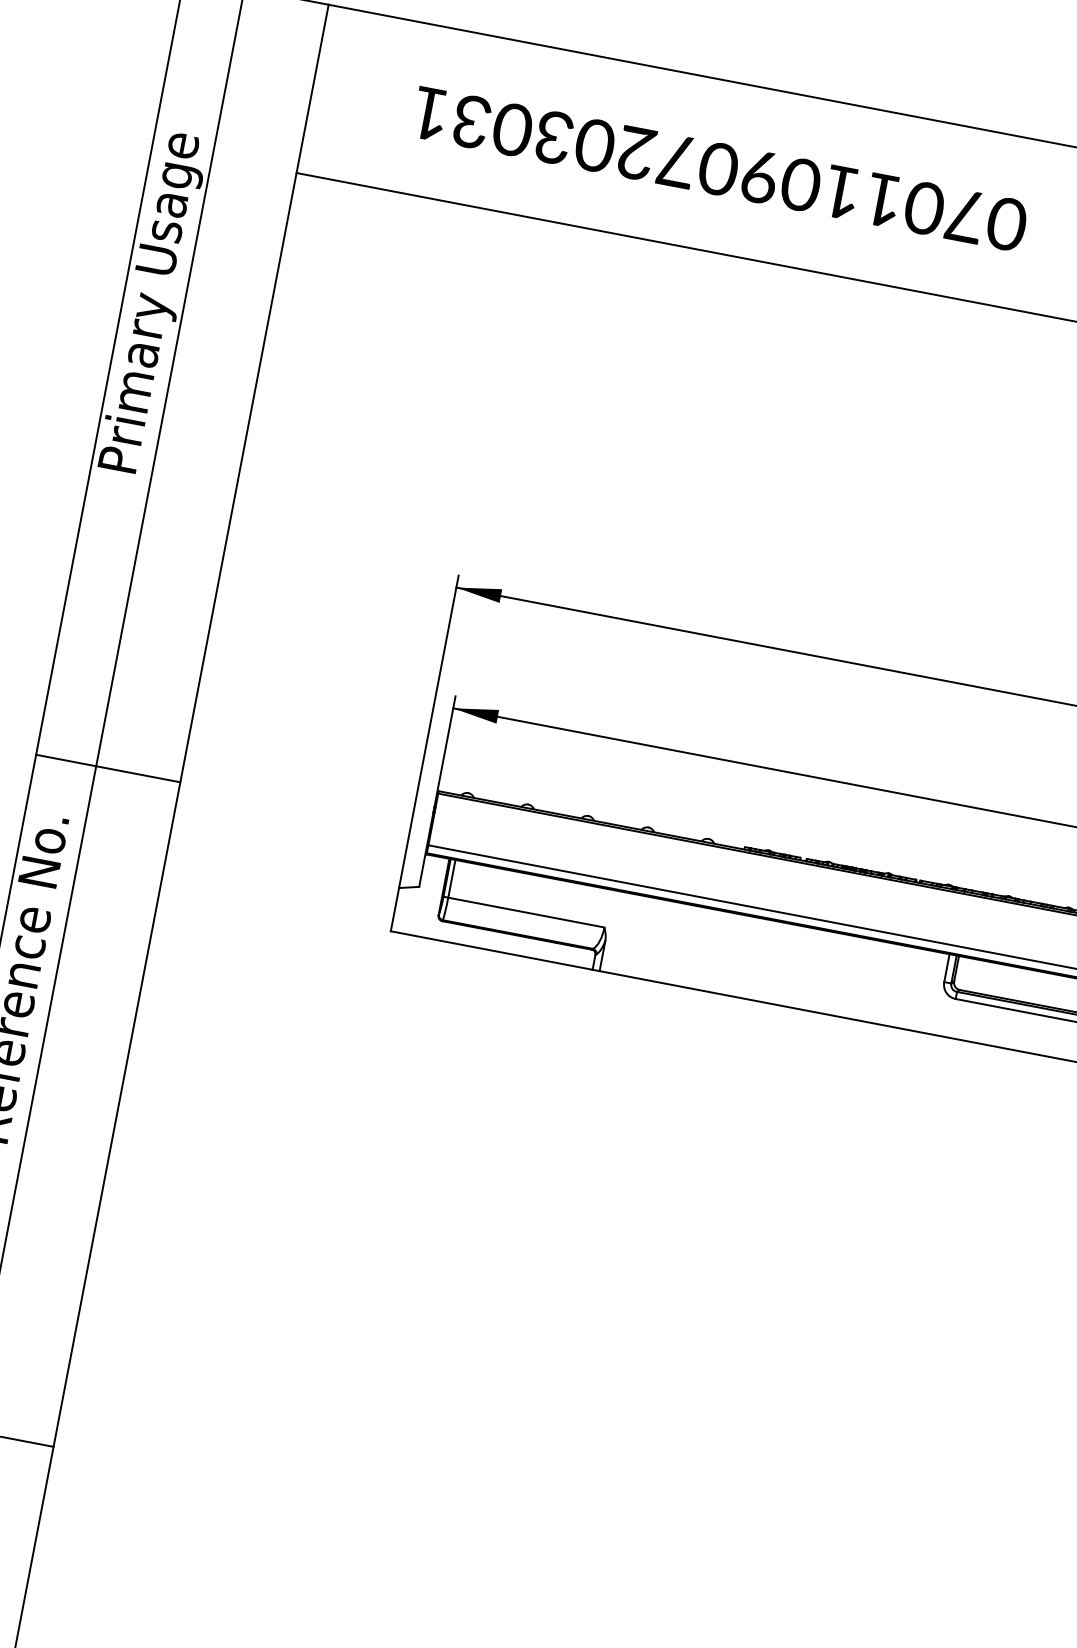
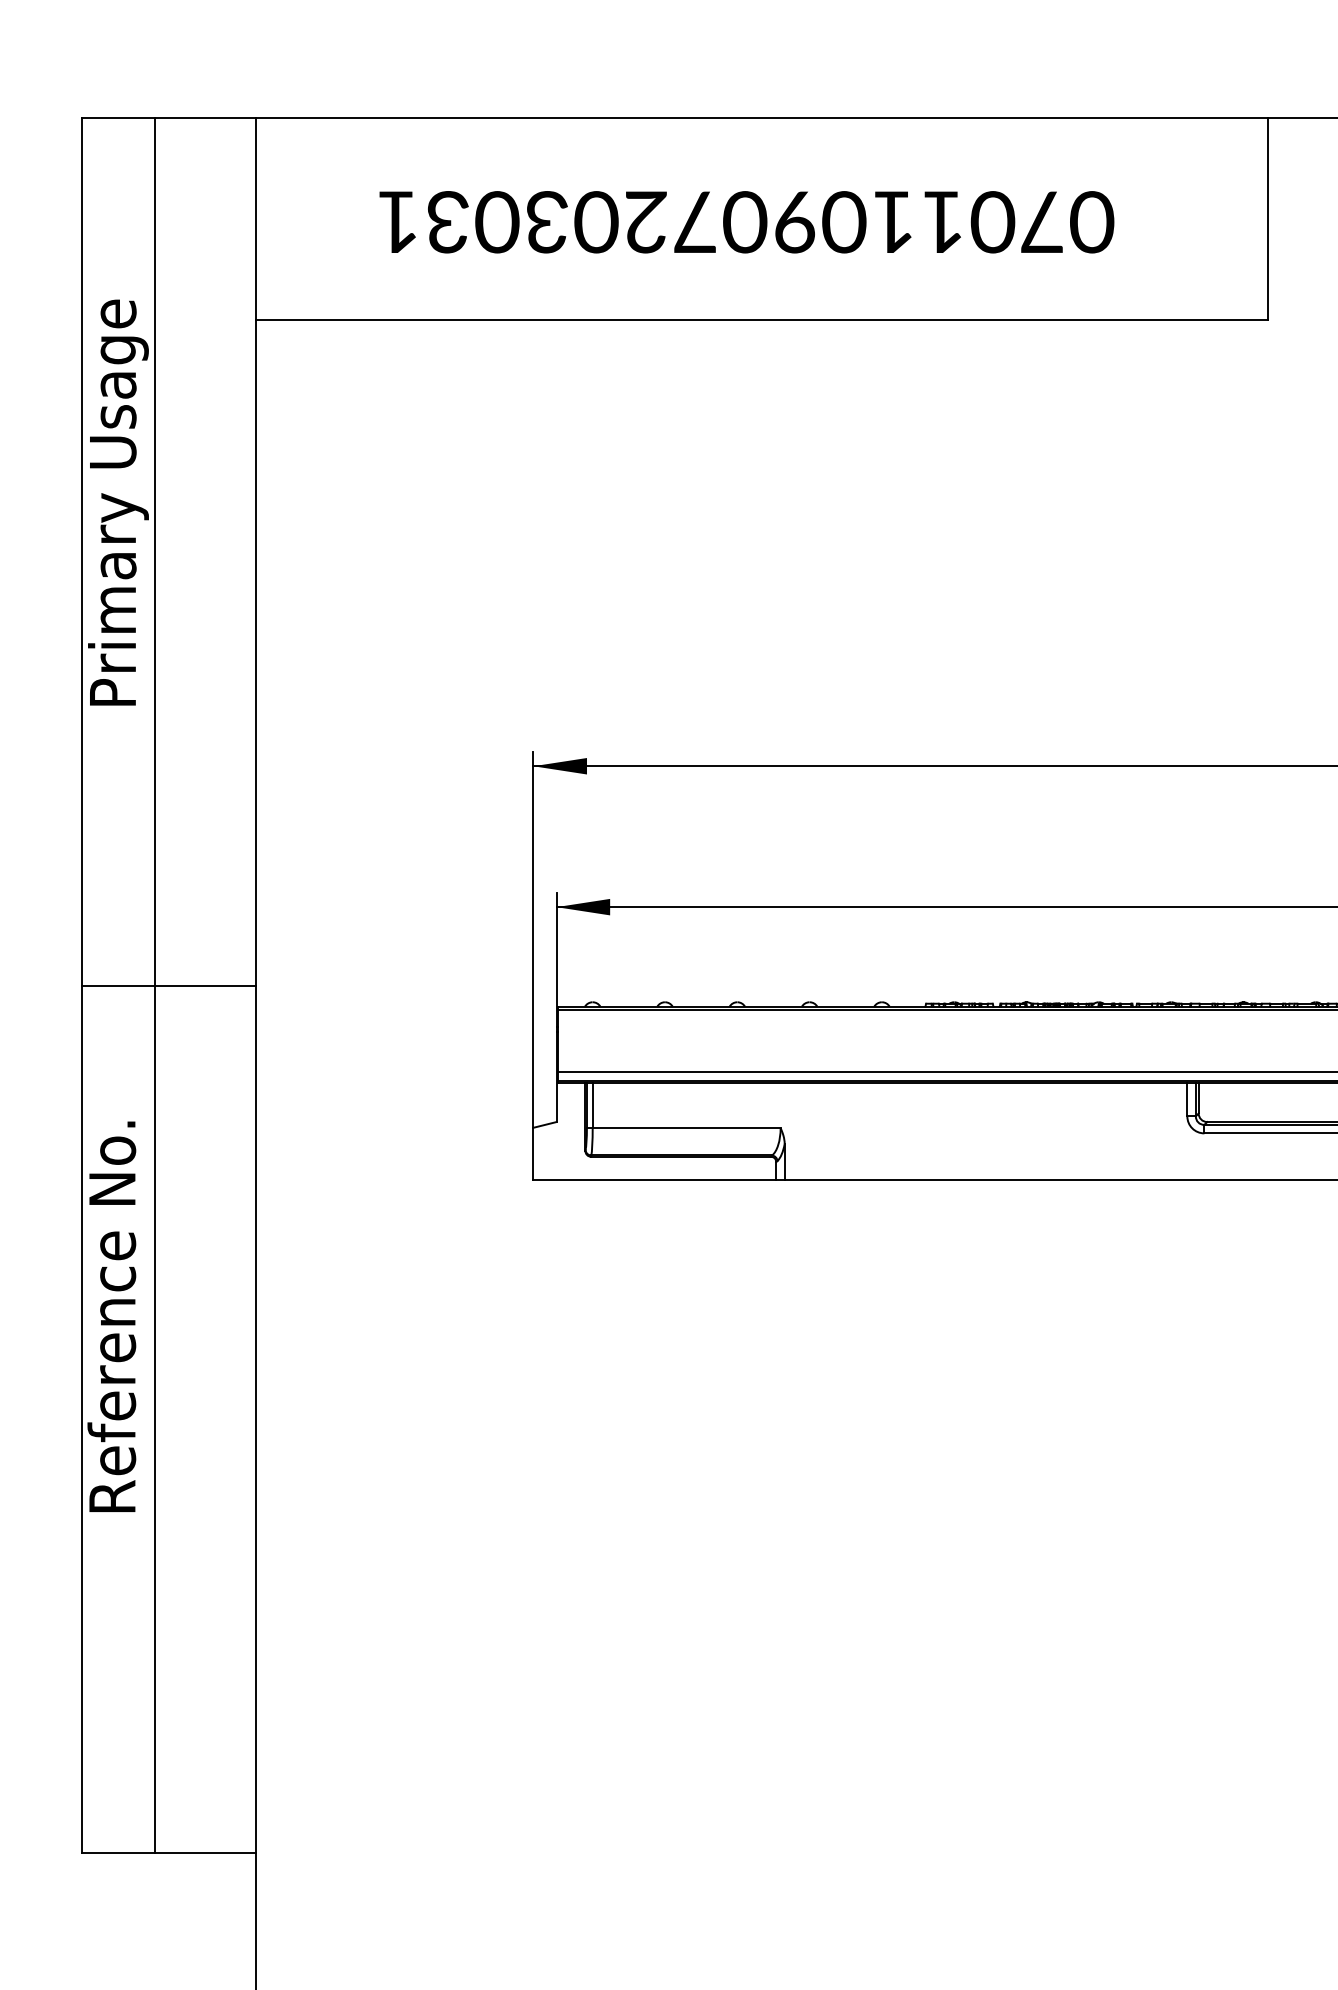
line: (108, 768) -> (169, 985), moved

